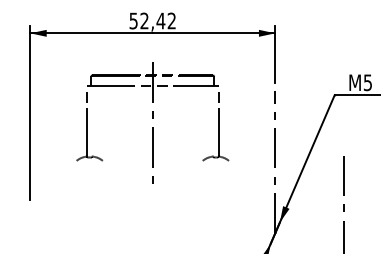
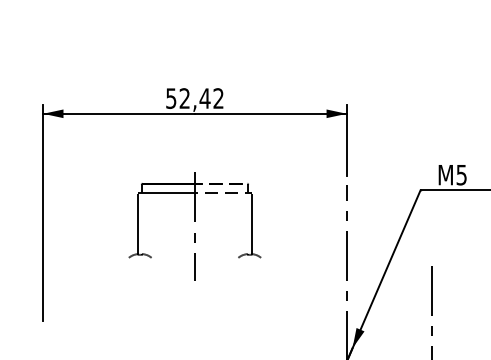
part: (152, 122) -> (194, 224), size x0.7

